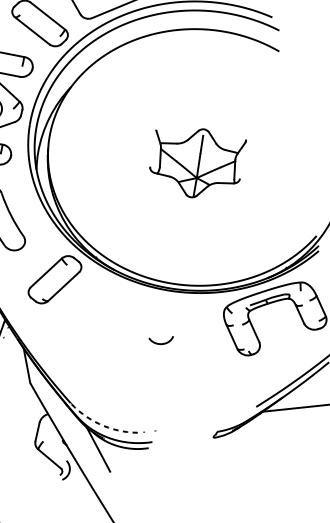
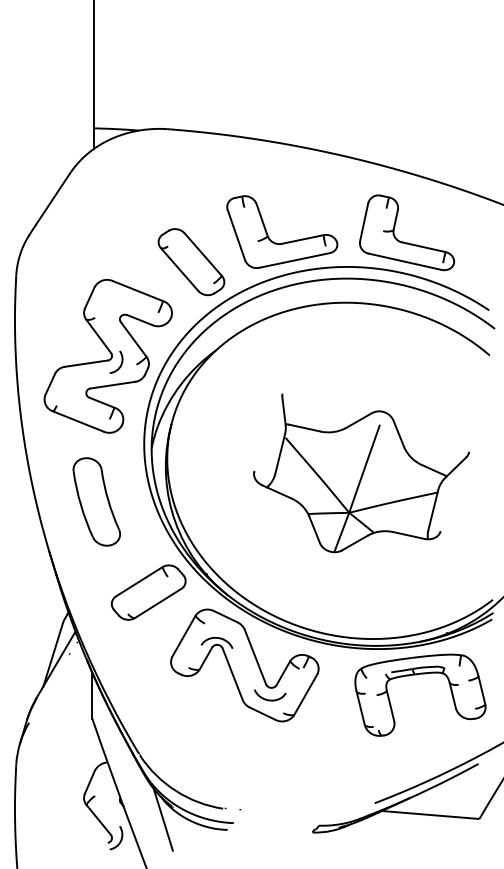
part: (199, 159) -> (361, 473), size x1.67
part: (137, 321) -> (244, 665), added
arc: (103, 425) -> (175, 790), dashed -> solid

